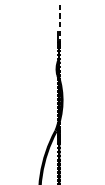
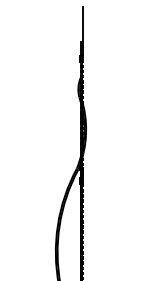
line: (59, 23) -> (82, 31), dashed -> solid

